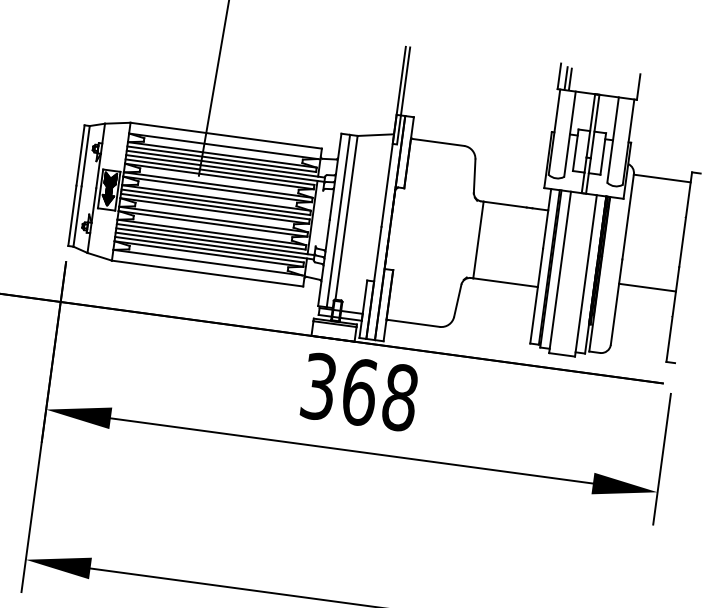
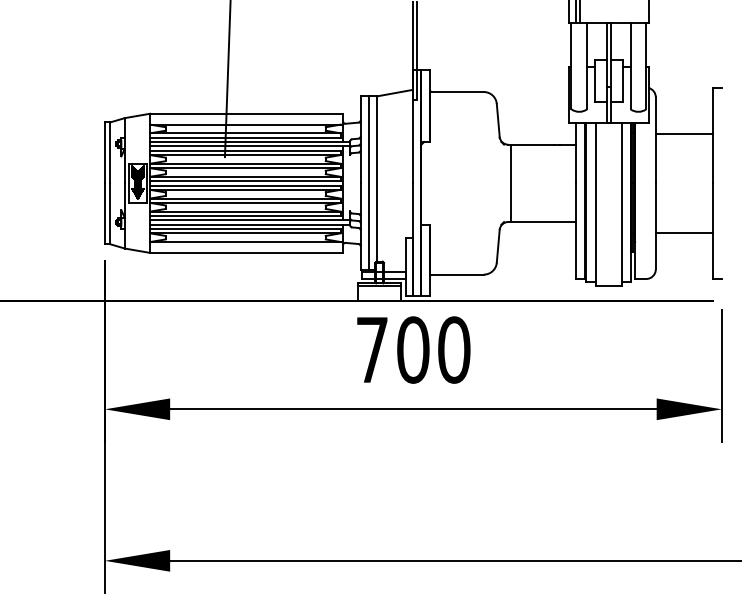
line: (662, 178) -> (684, 133), moved
line: (647, 287) -> (684, 232), moved
text: (359, 391) -> (413, 349), 368 -> 700

